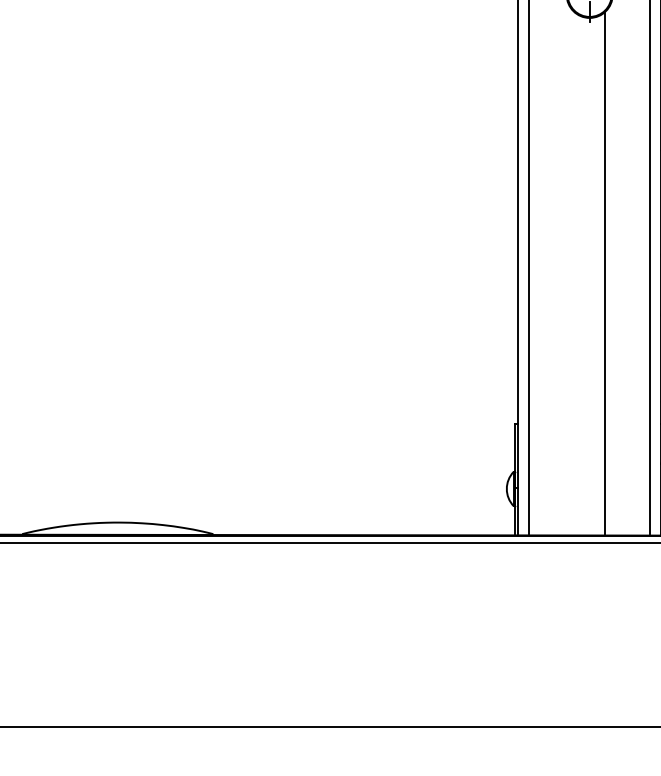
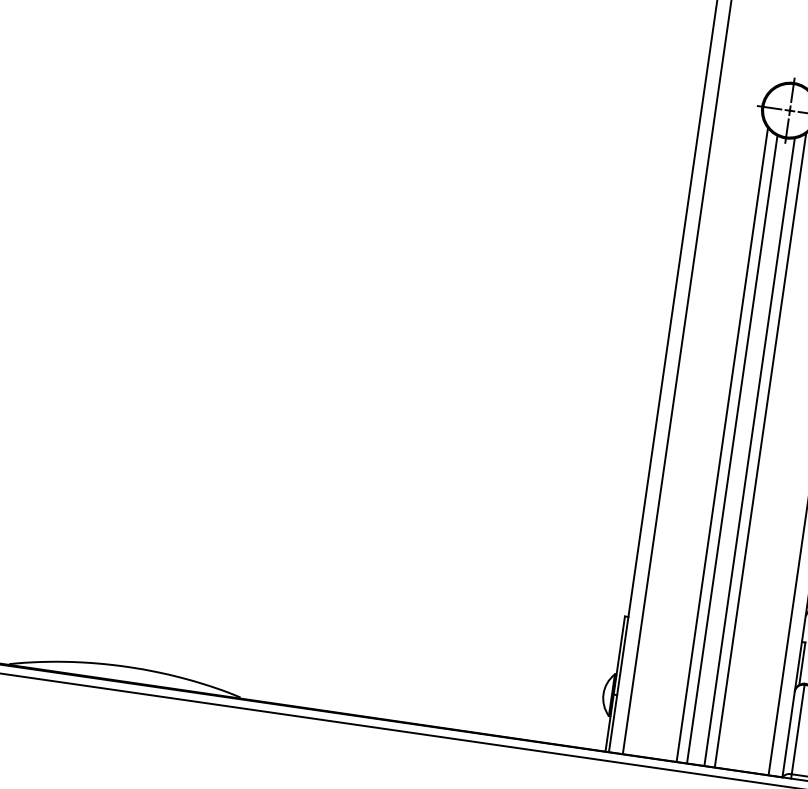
line: (573, 272) -> (721, 443), added
line: (582, 275) -> (732, 448), added
line: (596, 275) -> (749, 451), added

